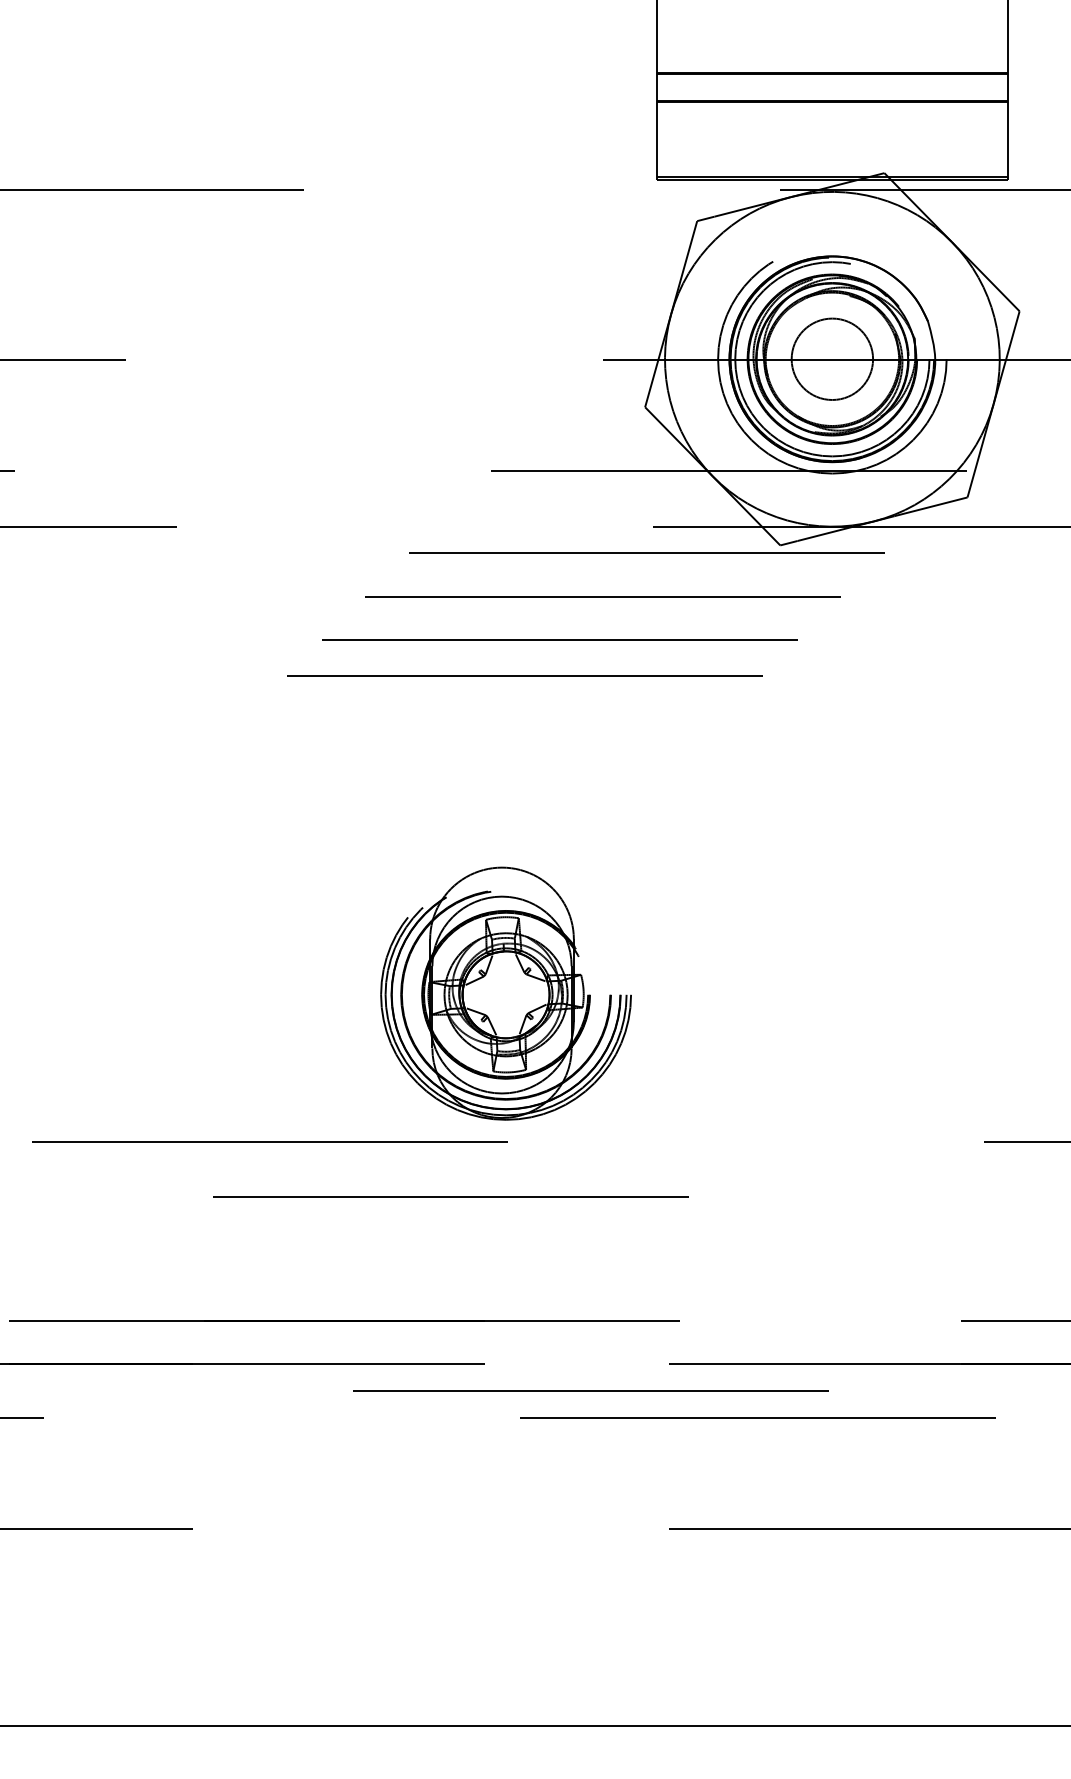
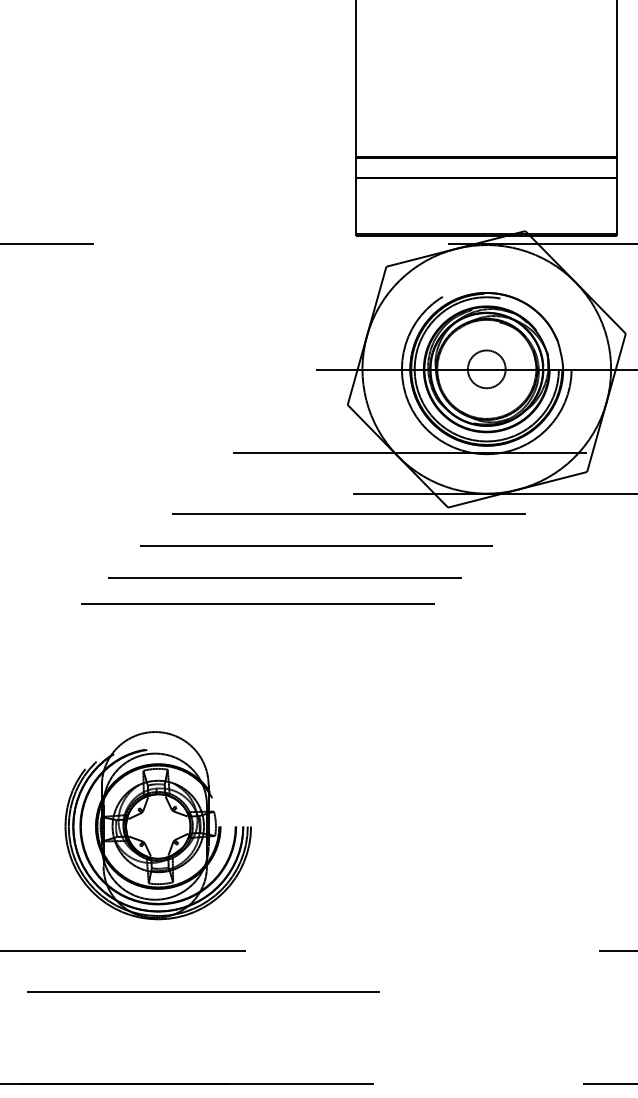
circle: (831, 358) -> (486, 368), size x0.62
part: (505, 993) -> (157, 825), moved

